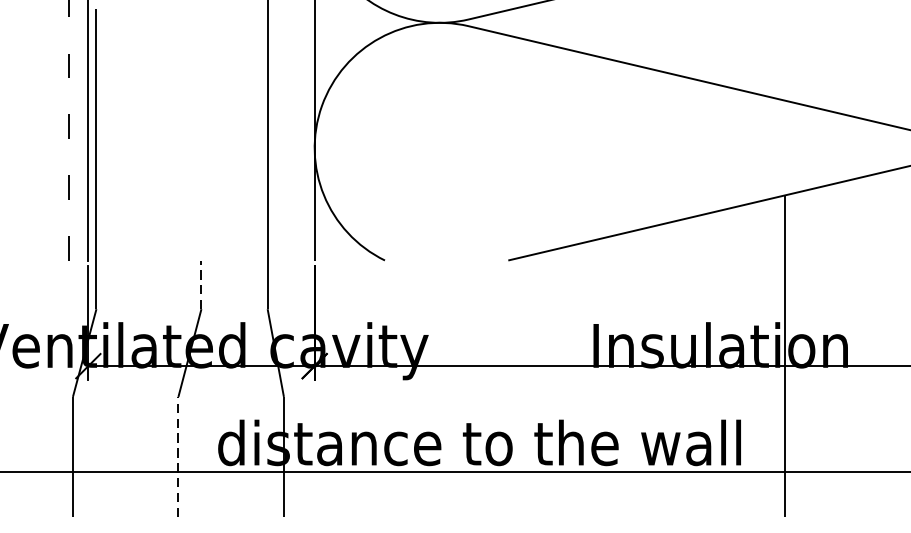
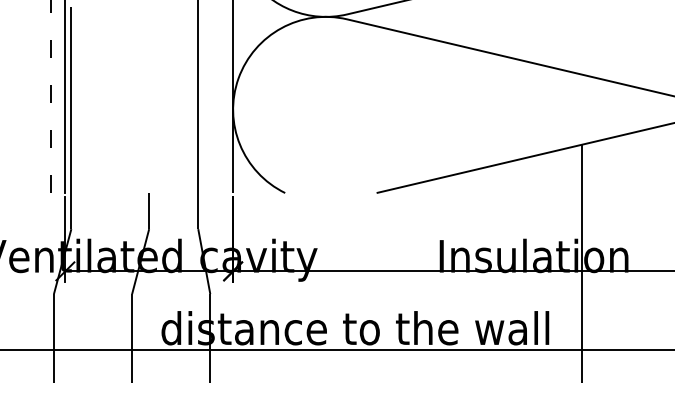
line: (201, 284) -> (149, 210), dashed -> solid
line: (178, 456) -> (132, 338), dashed -> solid

